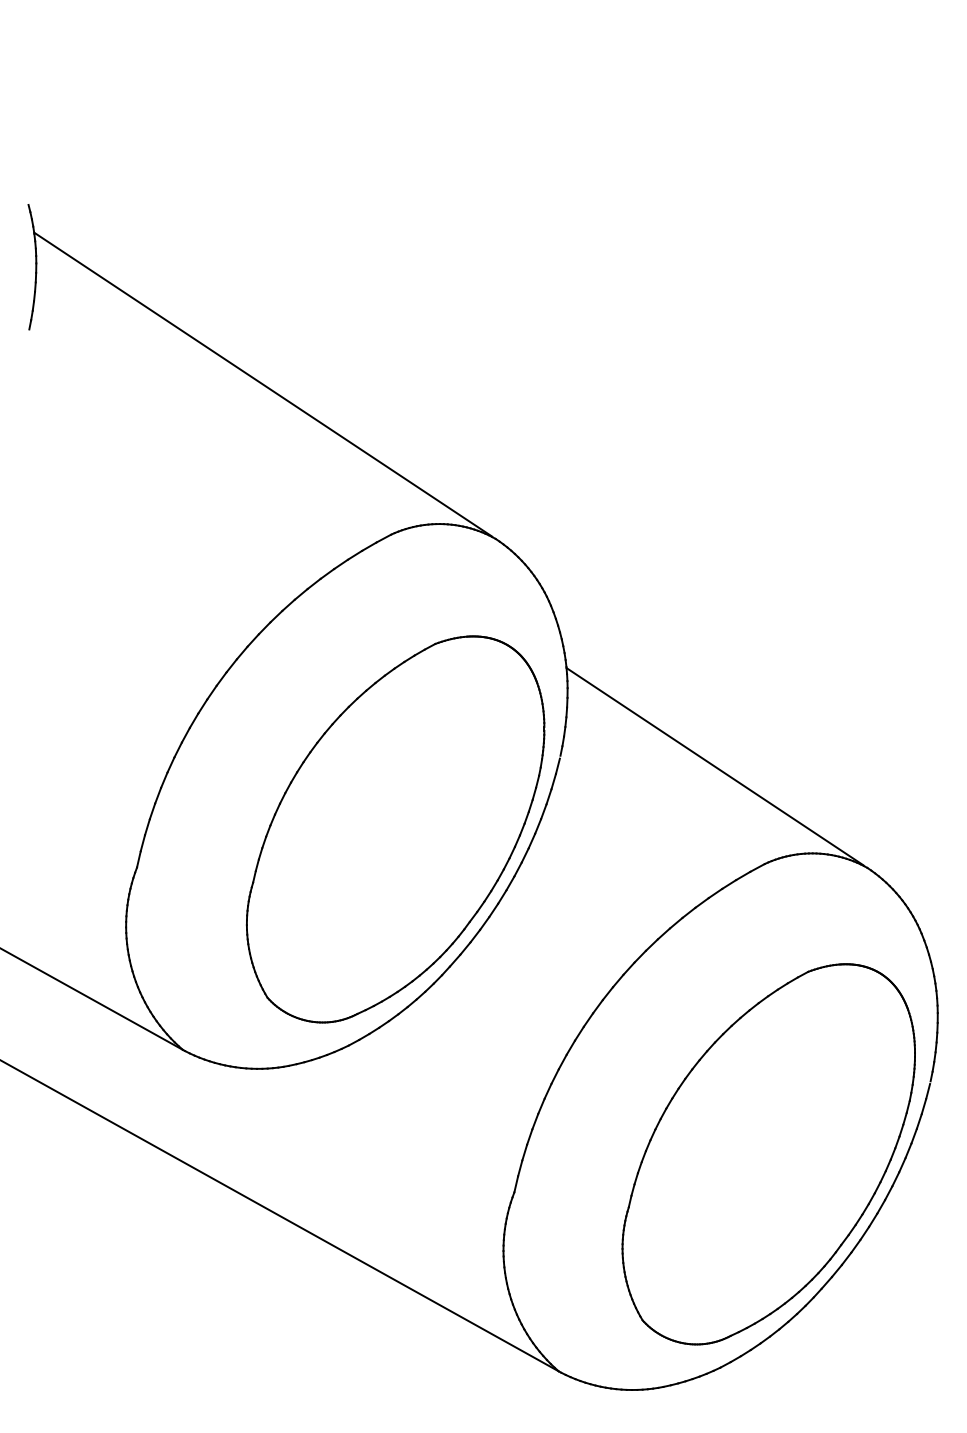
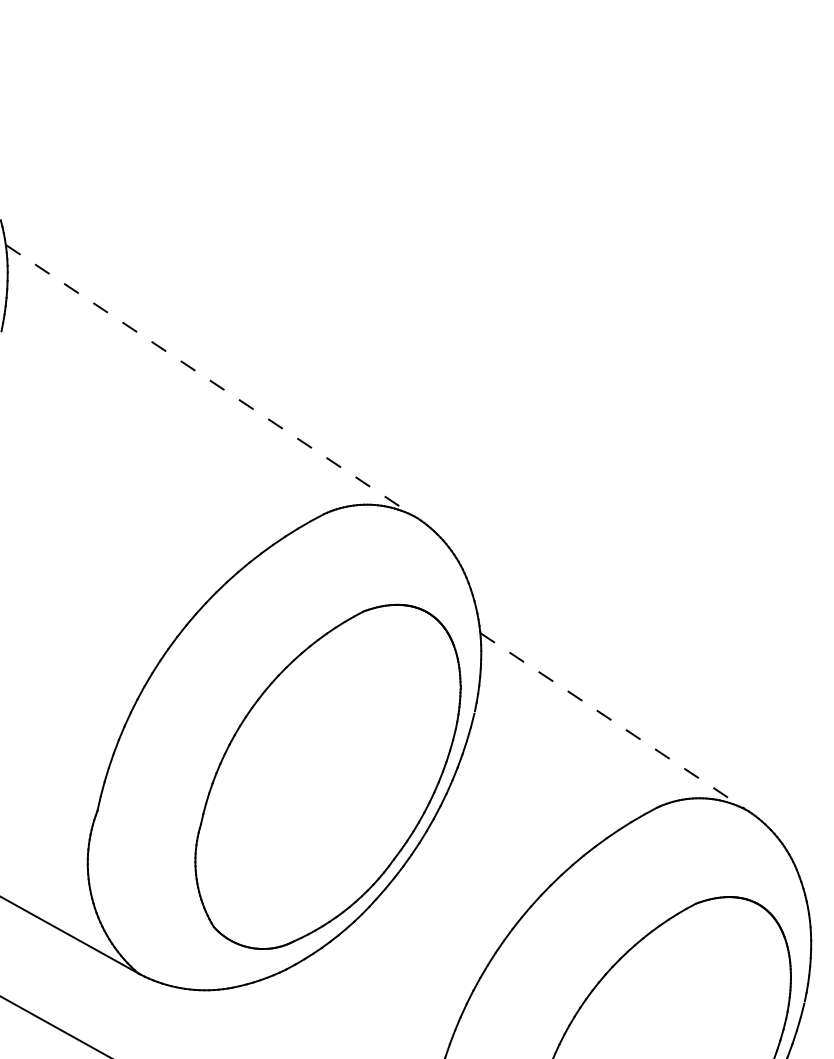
line: (263, 384) -> (210, 380), solid -> dashed
line: (715, 766) -> (613, 720), solid -> dashed

